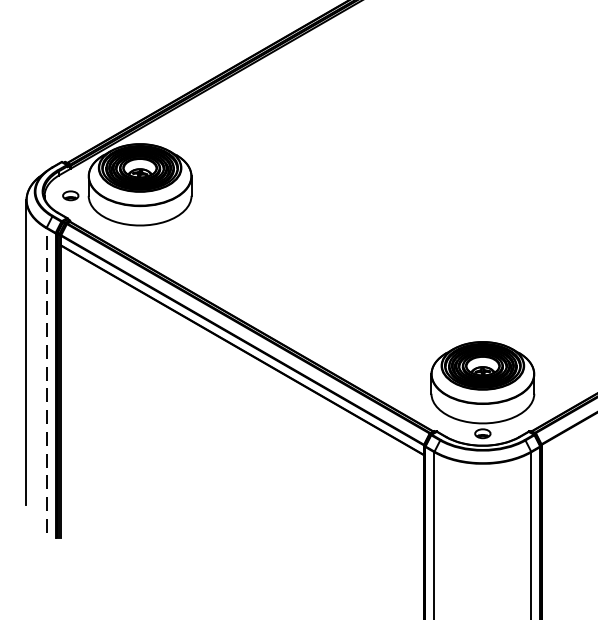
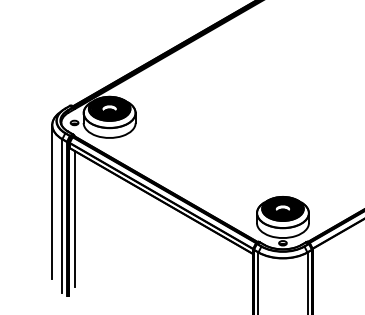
line: (46, 380) -> (62, 216), dashed -> solid
line: (72, 386) -> (75, 219), added

